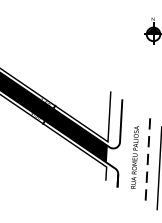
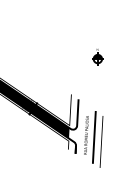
line: (148, 161) -> (94, 137), dashed -> solid

